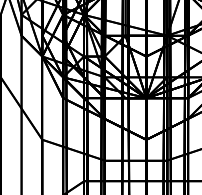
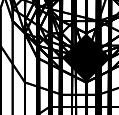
fill: (145, 97) -> (85, 57), added

